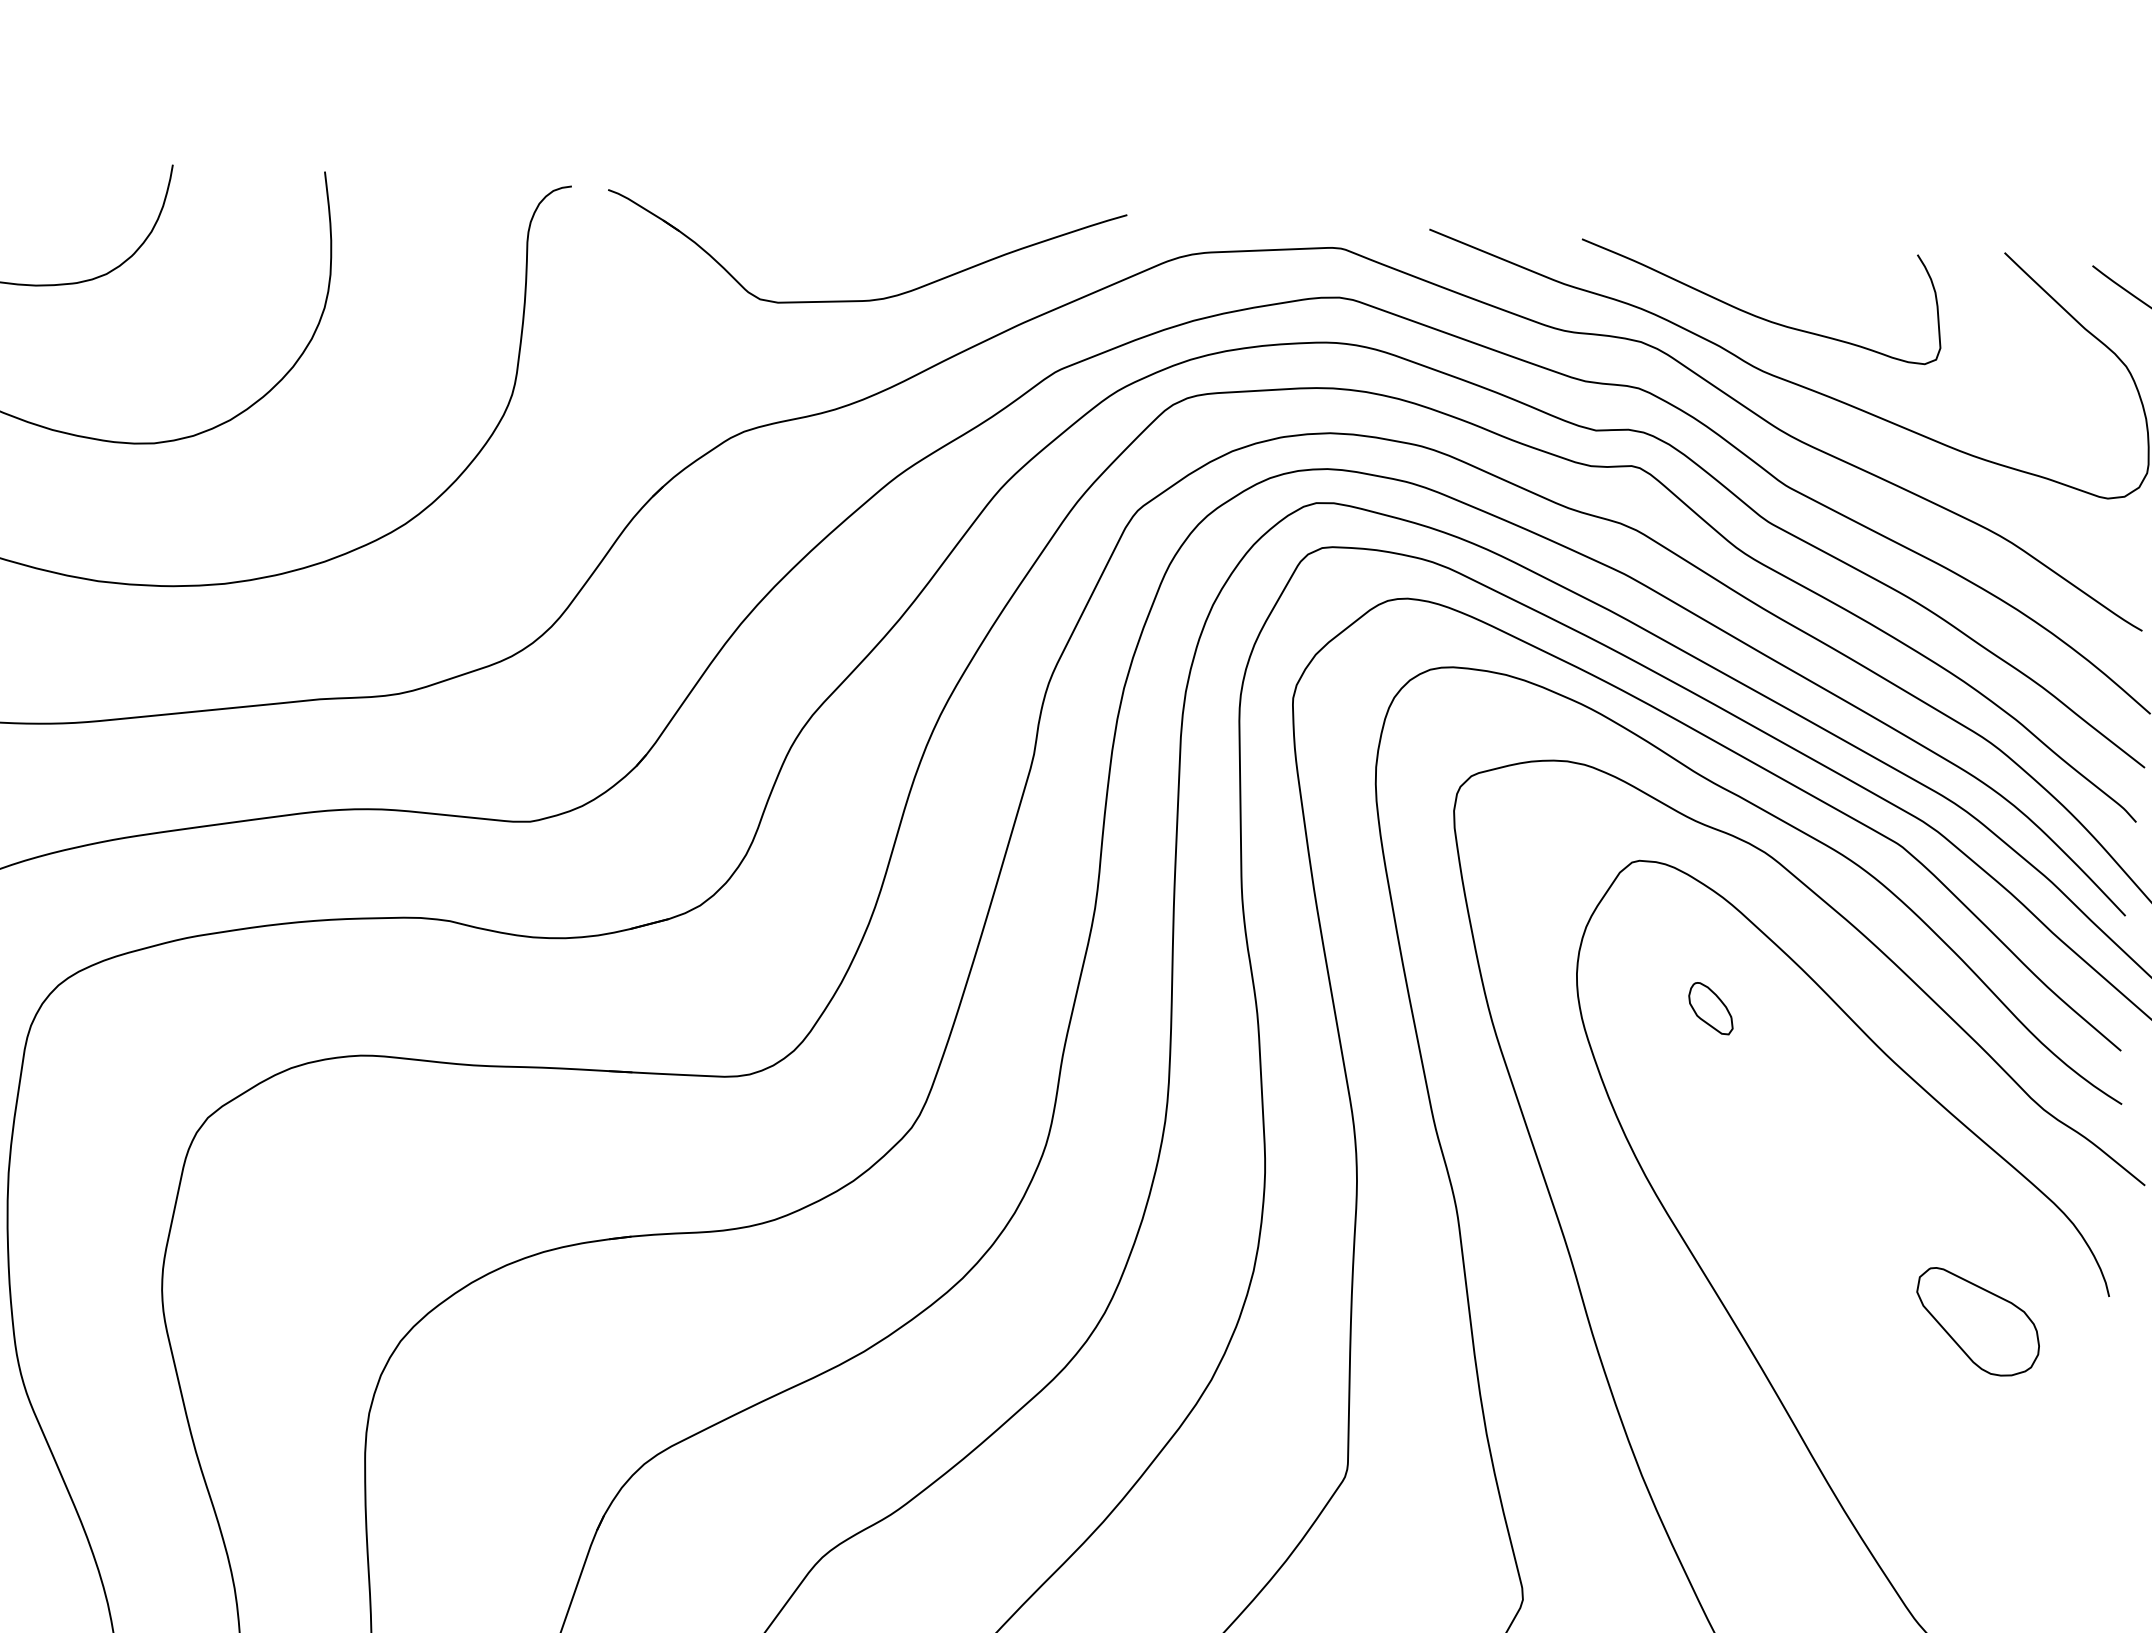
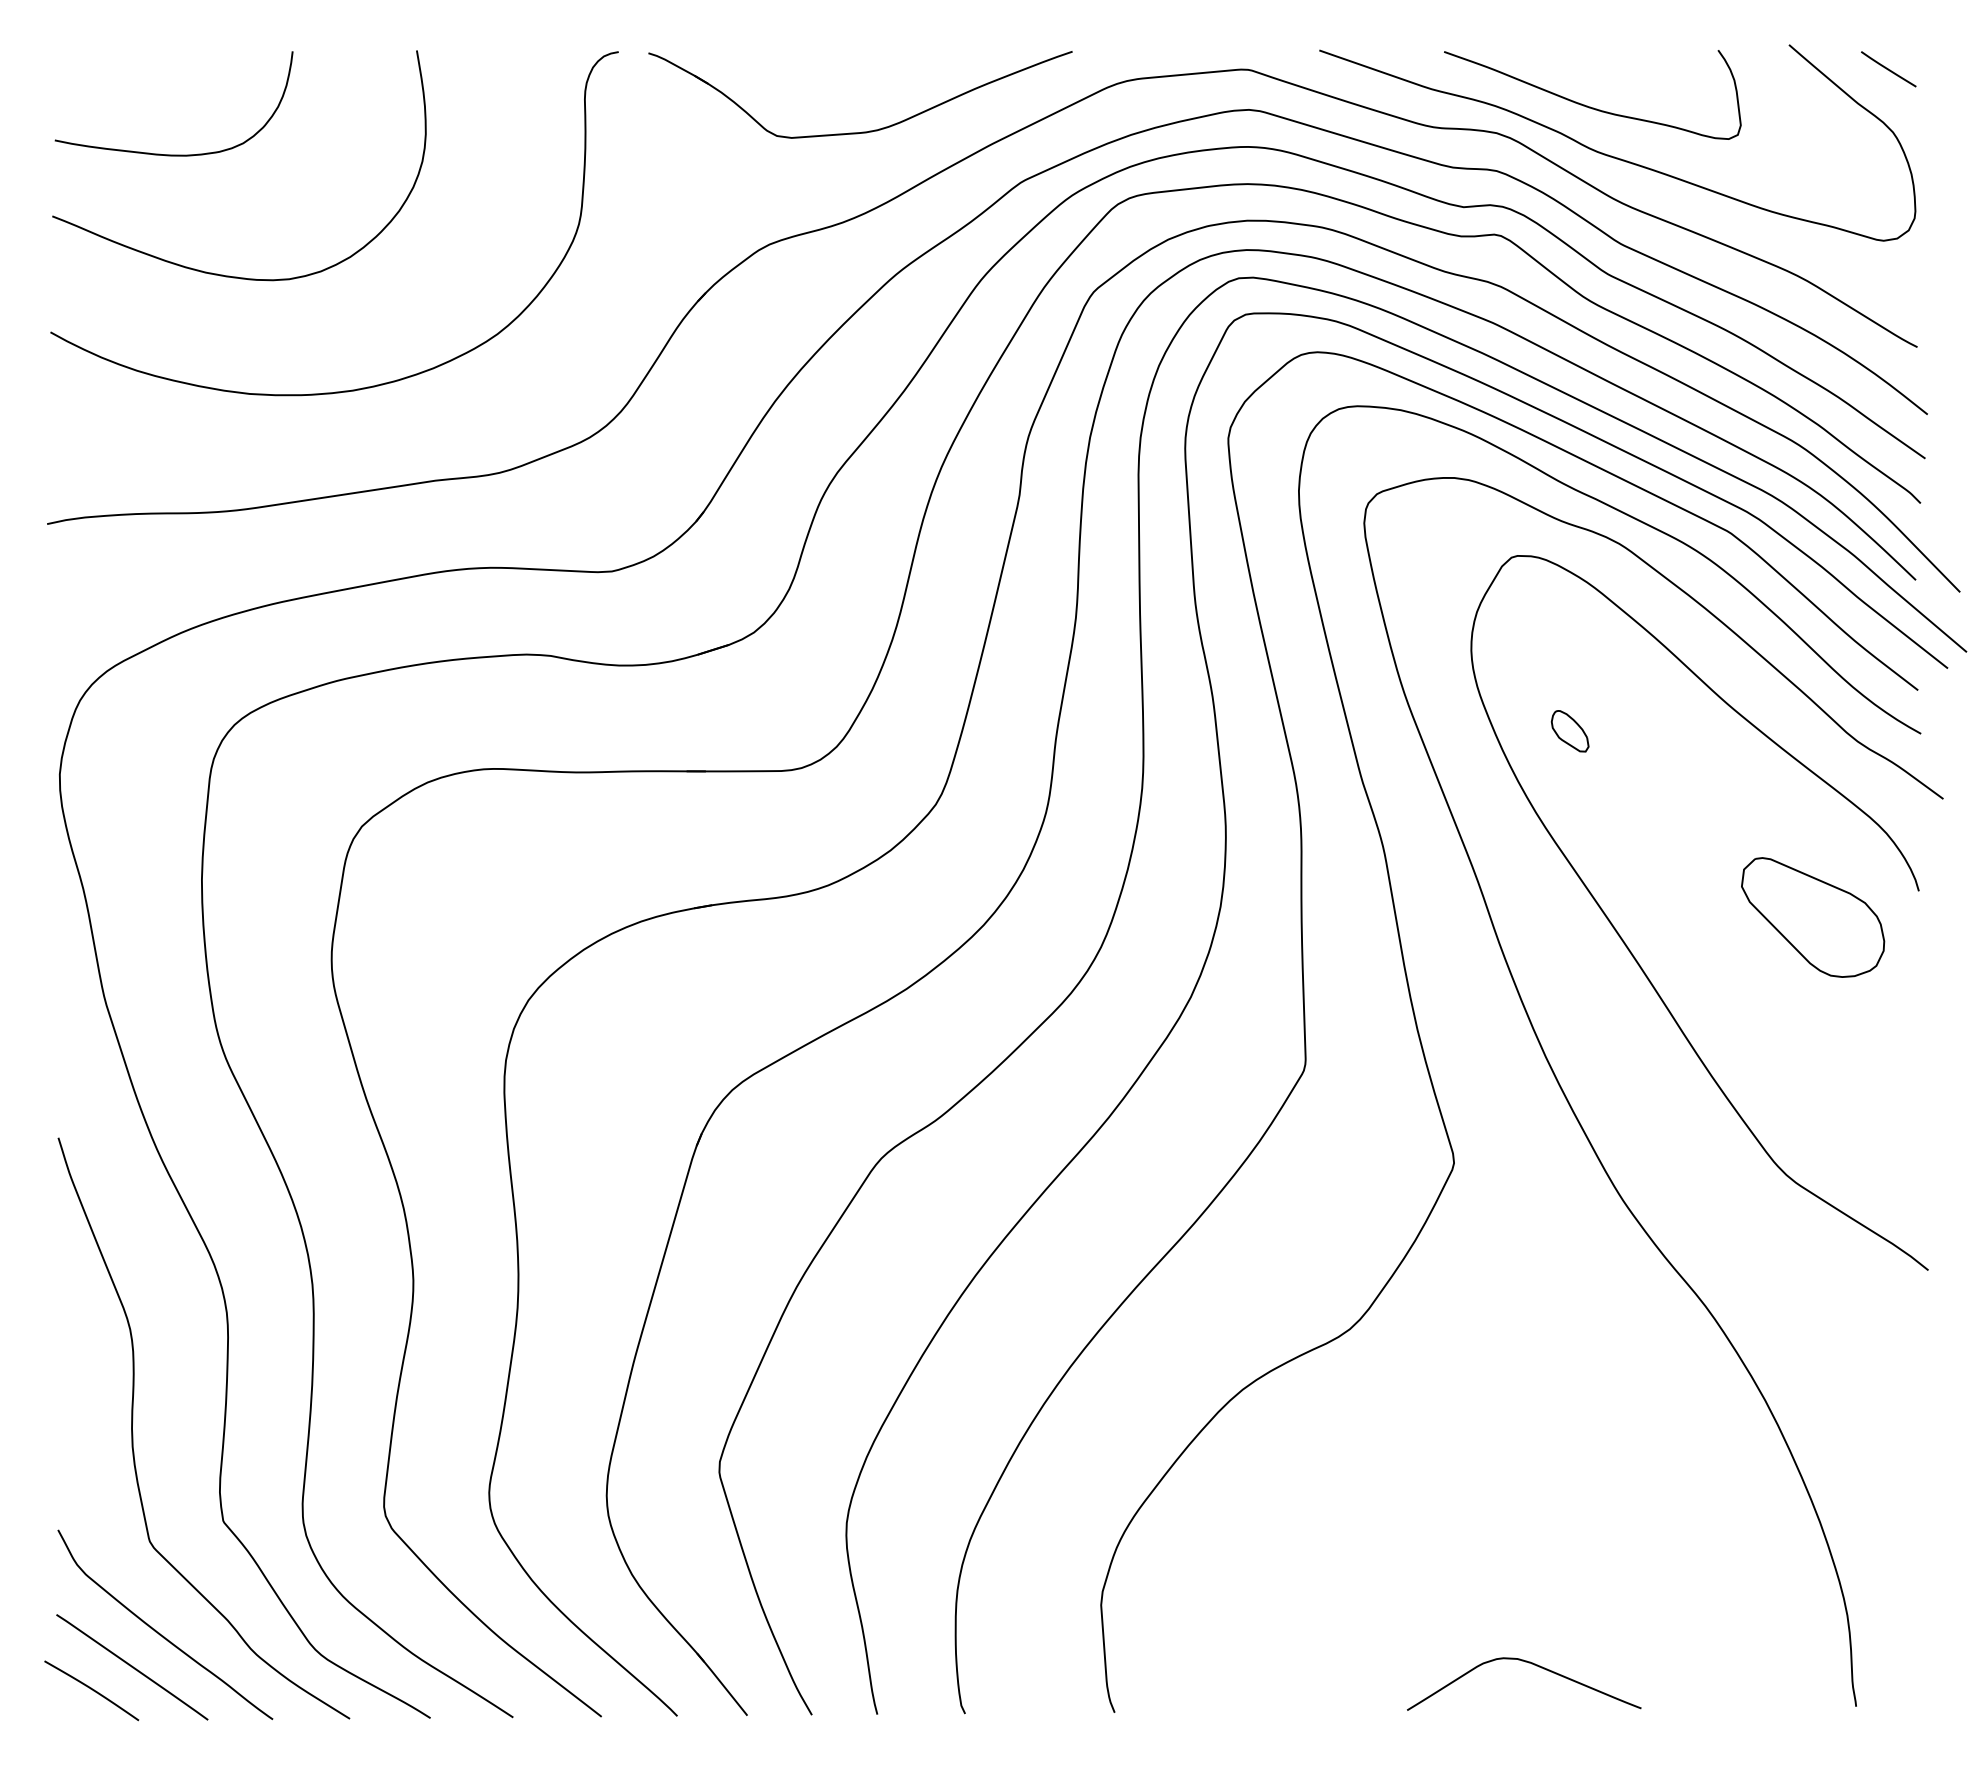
part: (1710, 1008) -> (1569, 731), moved
part: (1977, 1322) -> (1812, 917), size x1.4

